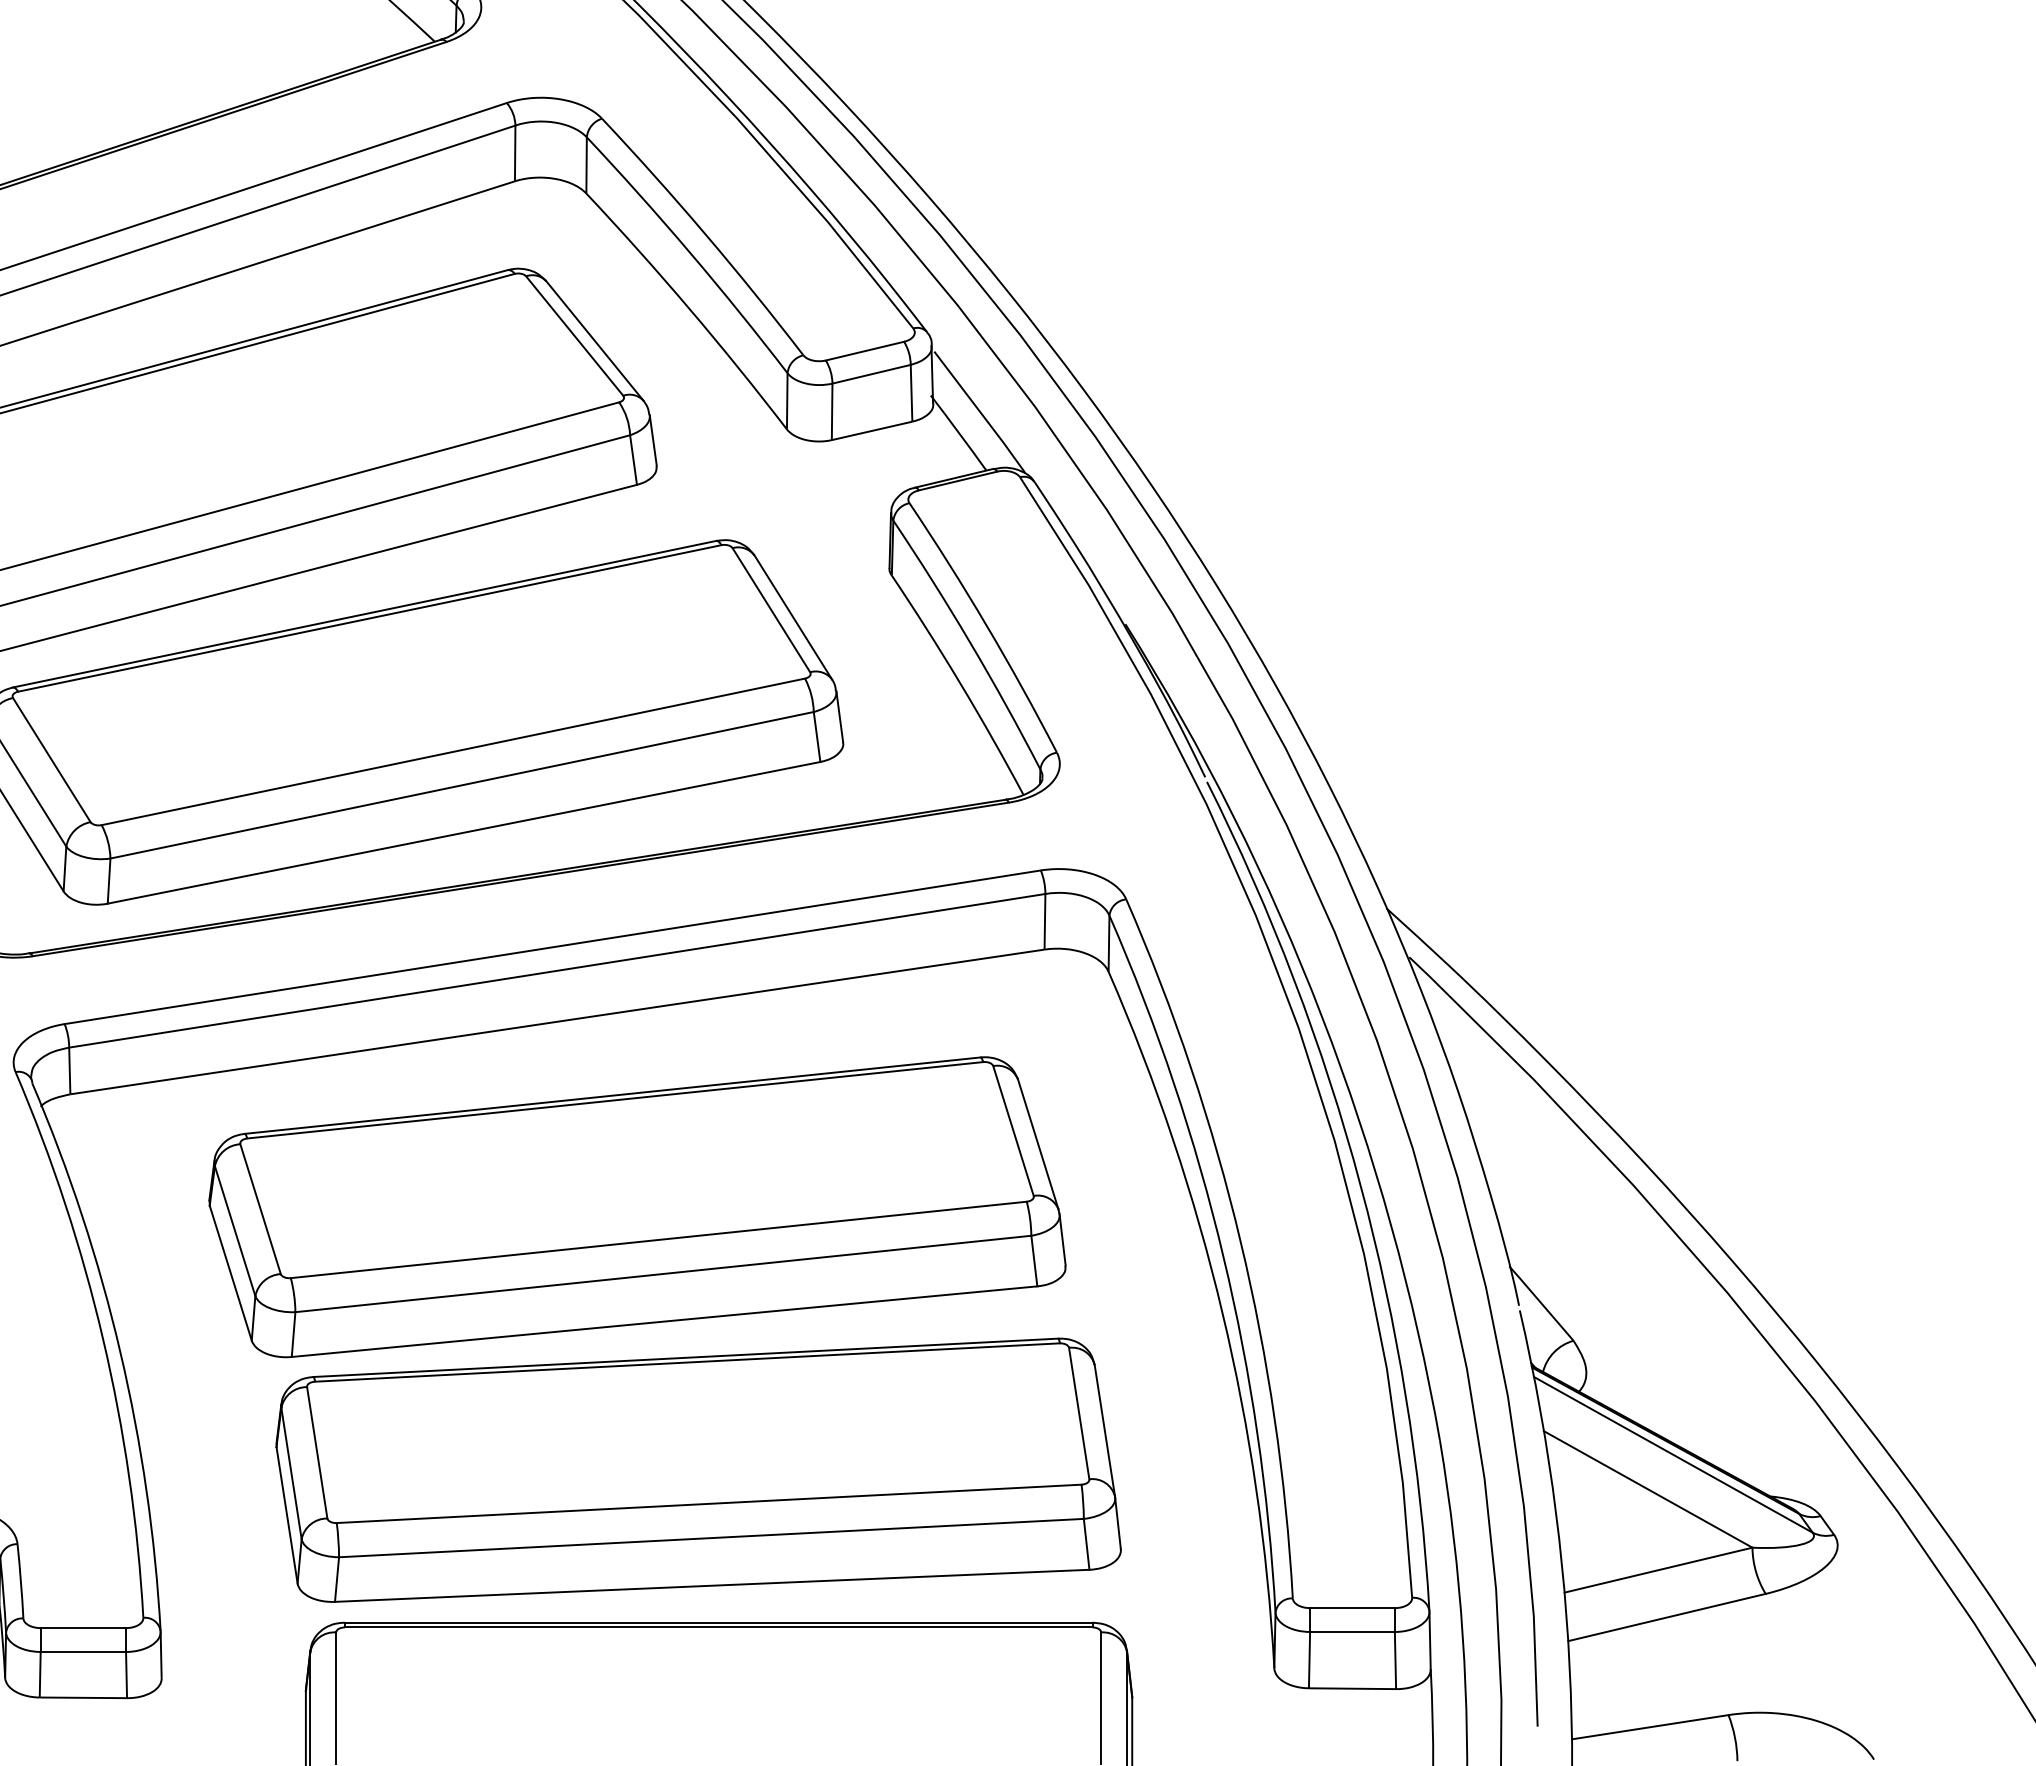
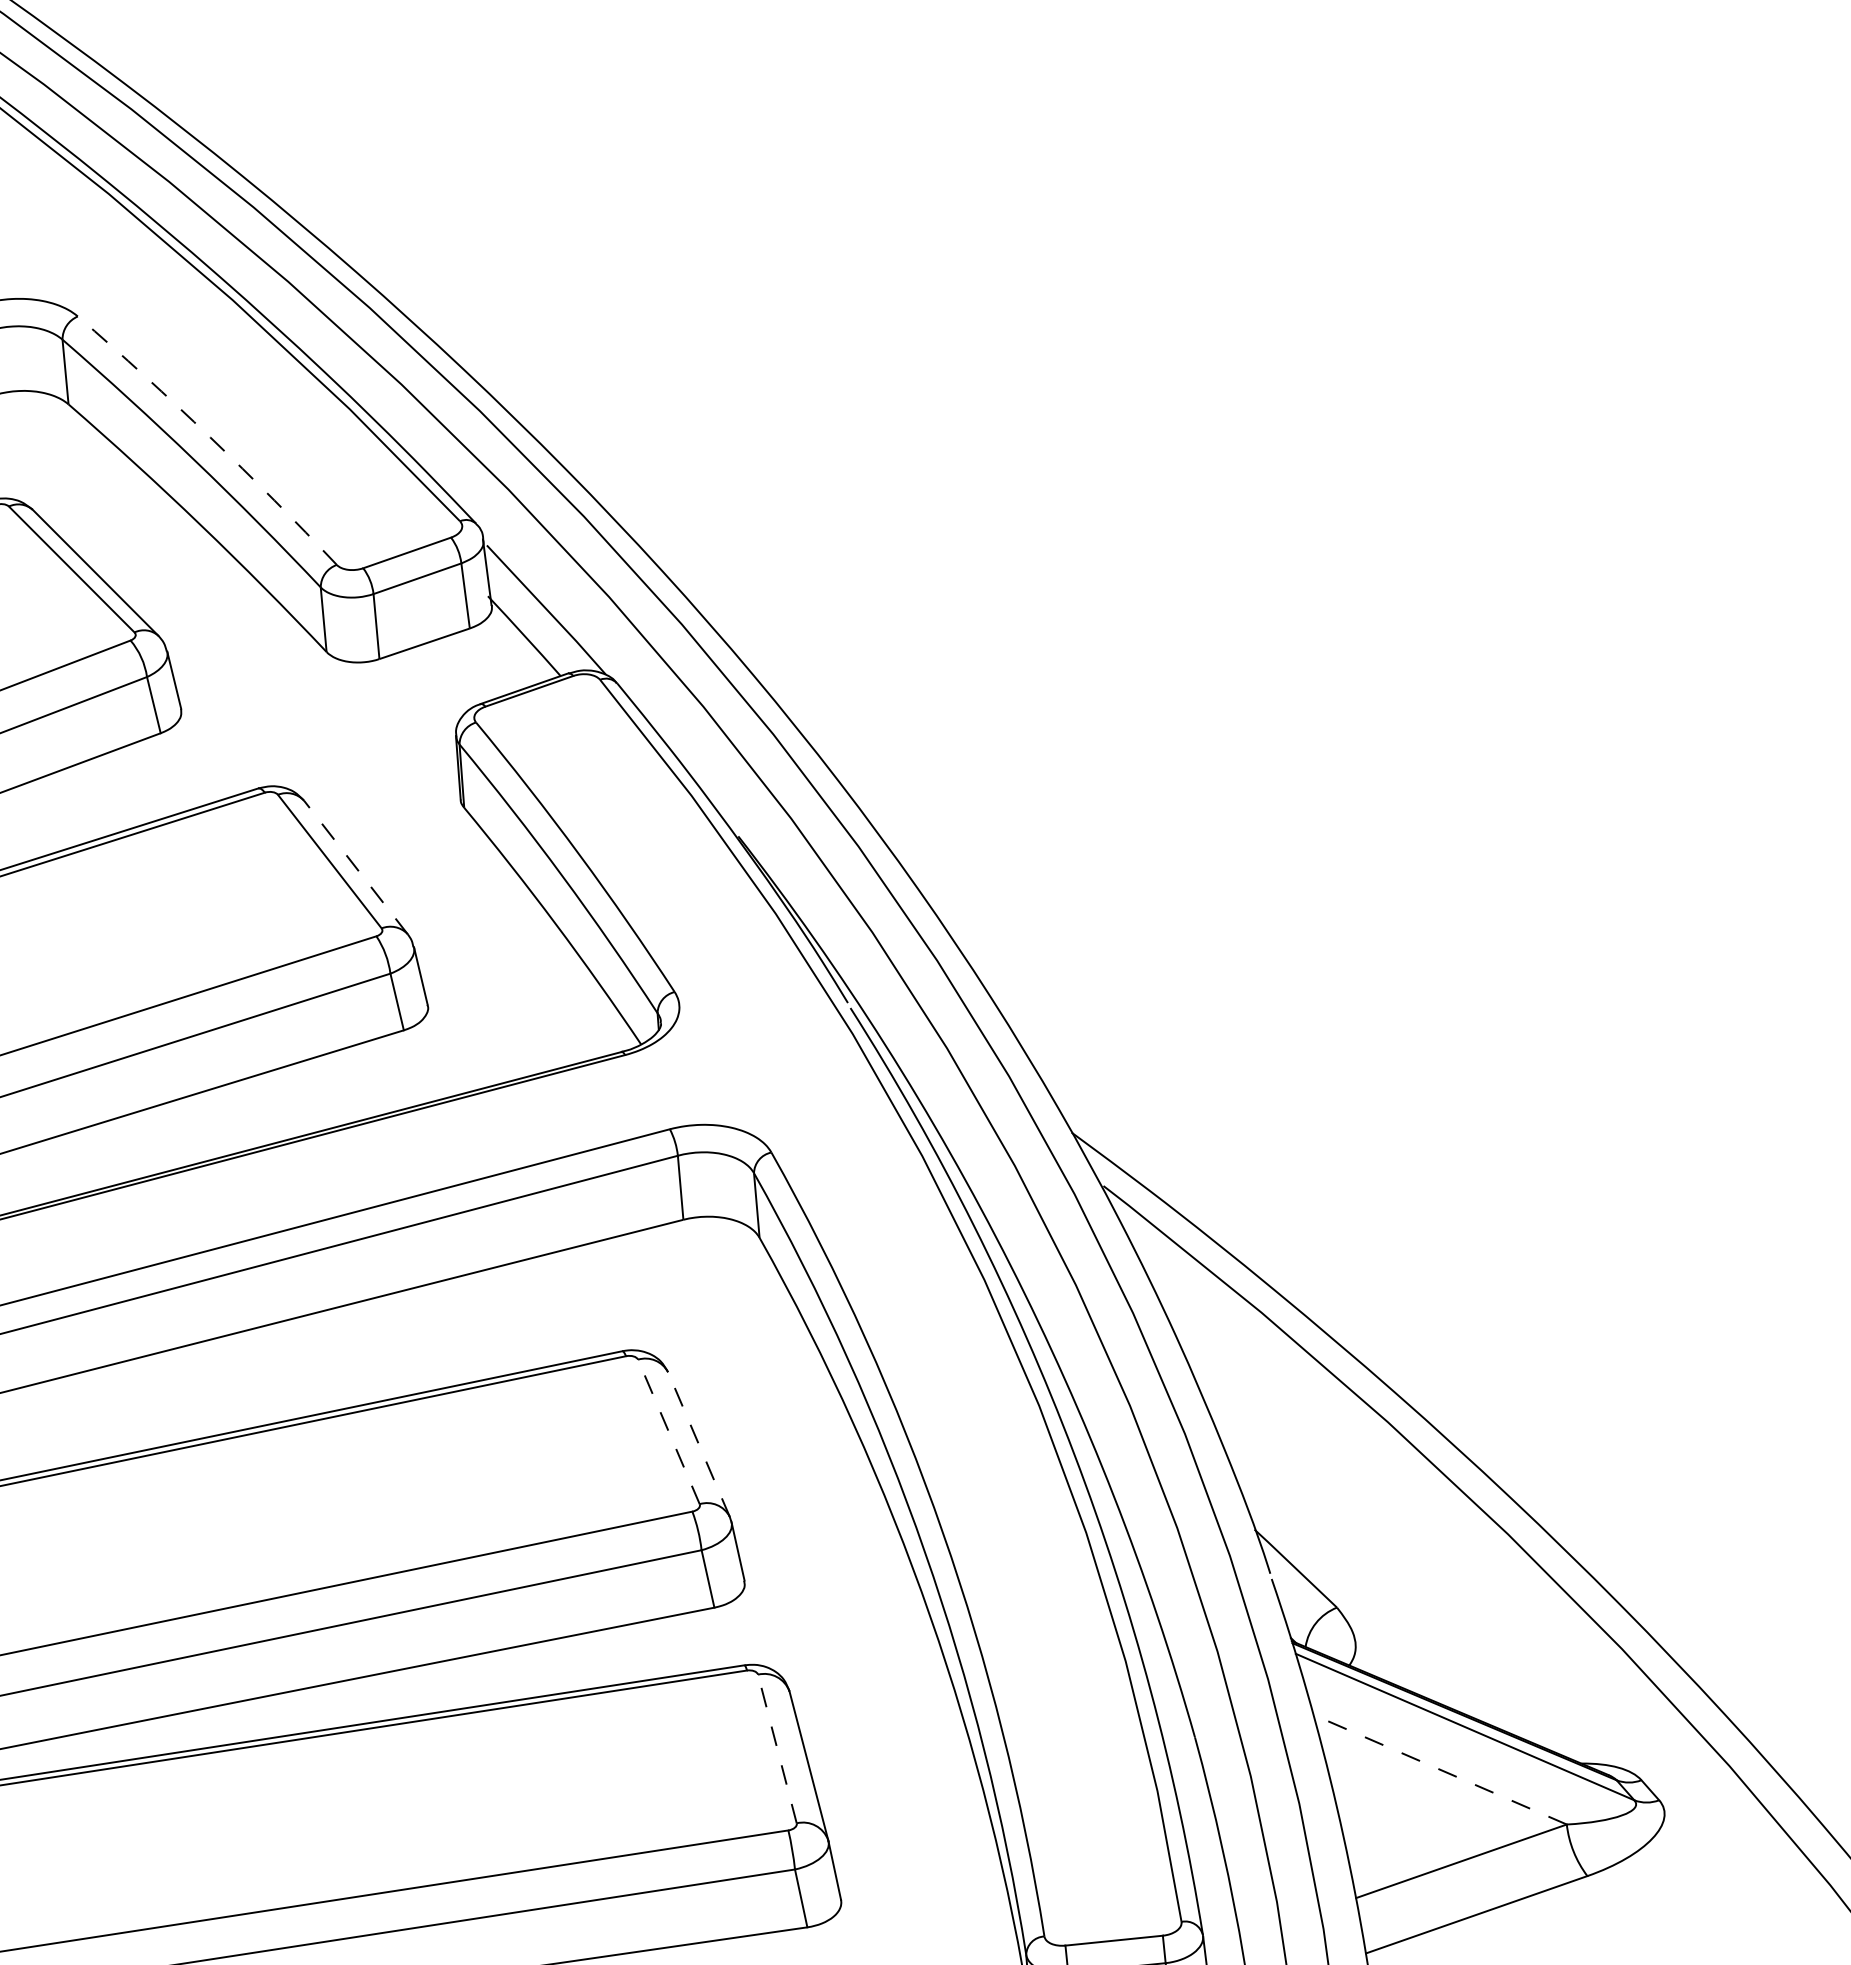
arc: (705, 234) -> (210, 437), solid -> dashed
line: (793, 617) -> (356, 867), solid -> dashed
line: (1013, 1130) -> (668, 1431), solid -> dashed
line: (1038, 1144) -> (699, 1444), solid -> dashed
line: (1079, 1413) -> (777, 1748), solid -> dashed
line: (1647, 1489) -> (1439, 1769), solid -> dashed

